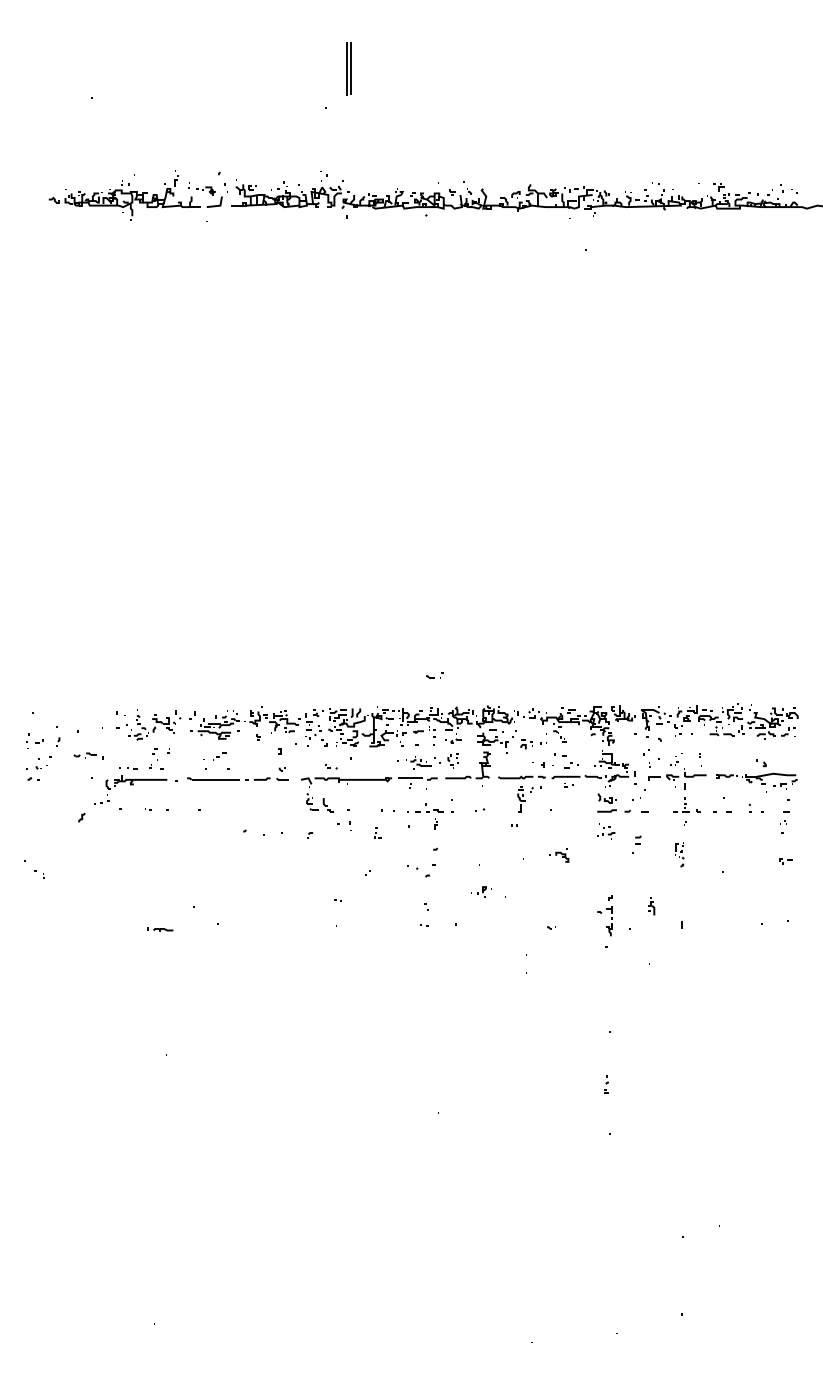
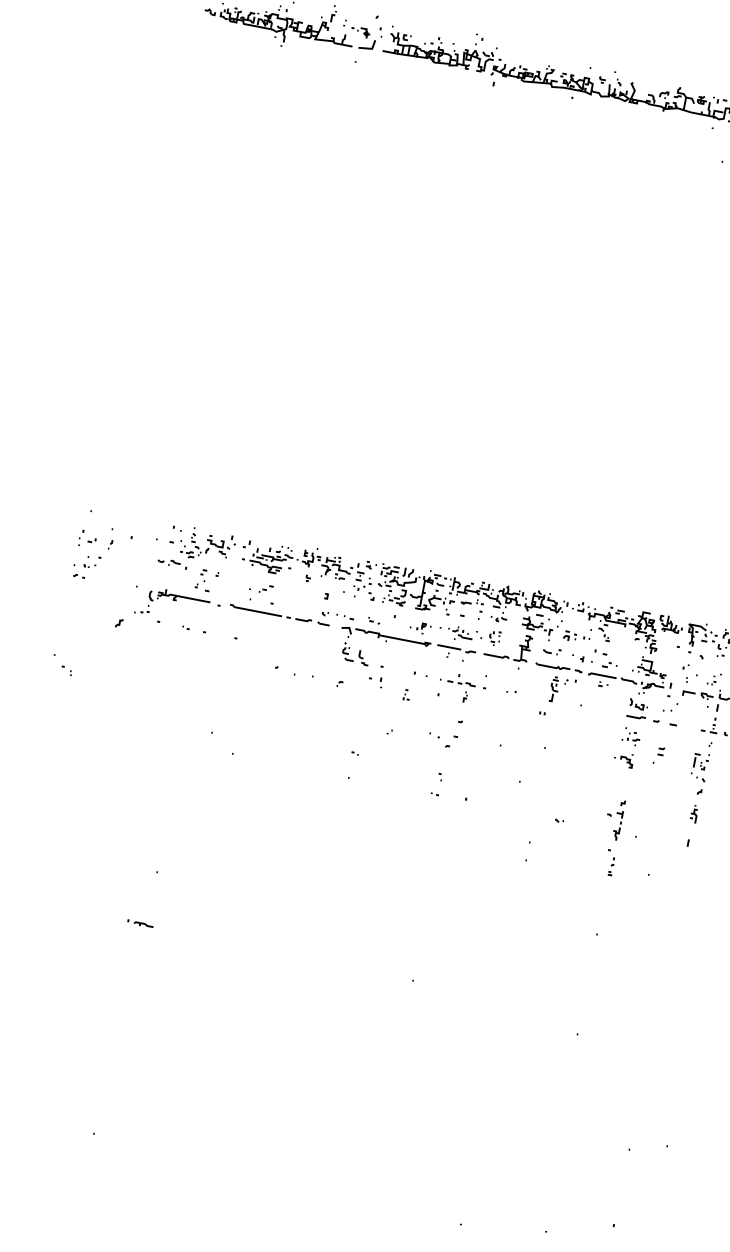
part: (434, 675) -> (551, 651), moved
part: (88, 755) -> (172, 563), moved
part: (128, 768) -> (345, 617), moved
part: (679, 854) -> (698, 773), size x1.67
part: (559, 855) -> (624, 759), moved
part: (481, 891) -> (420, 627), moved
part: (651, 906) -> (694, 814), moved
part: (160, 929) -> (141, 923), moved
part: (606, 1084) -> (611, 866), moved

